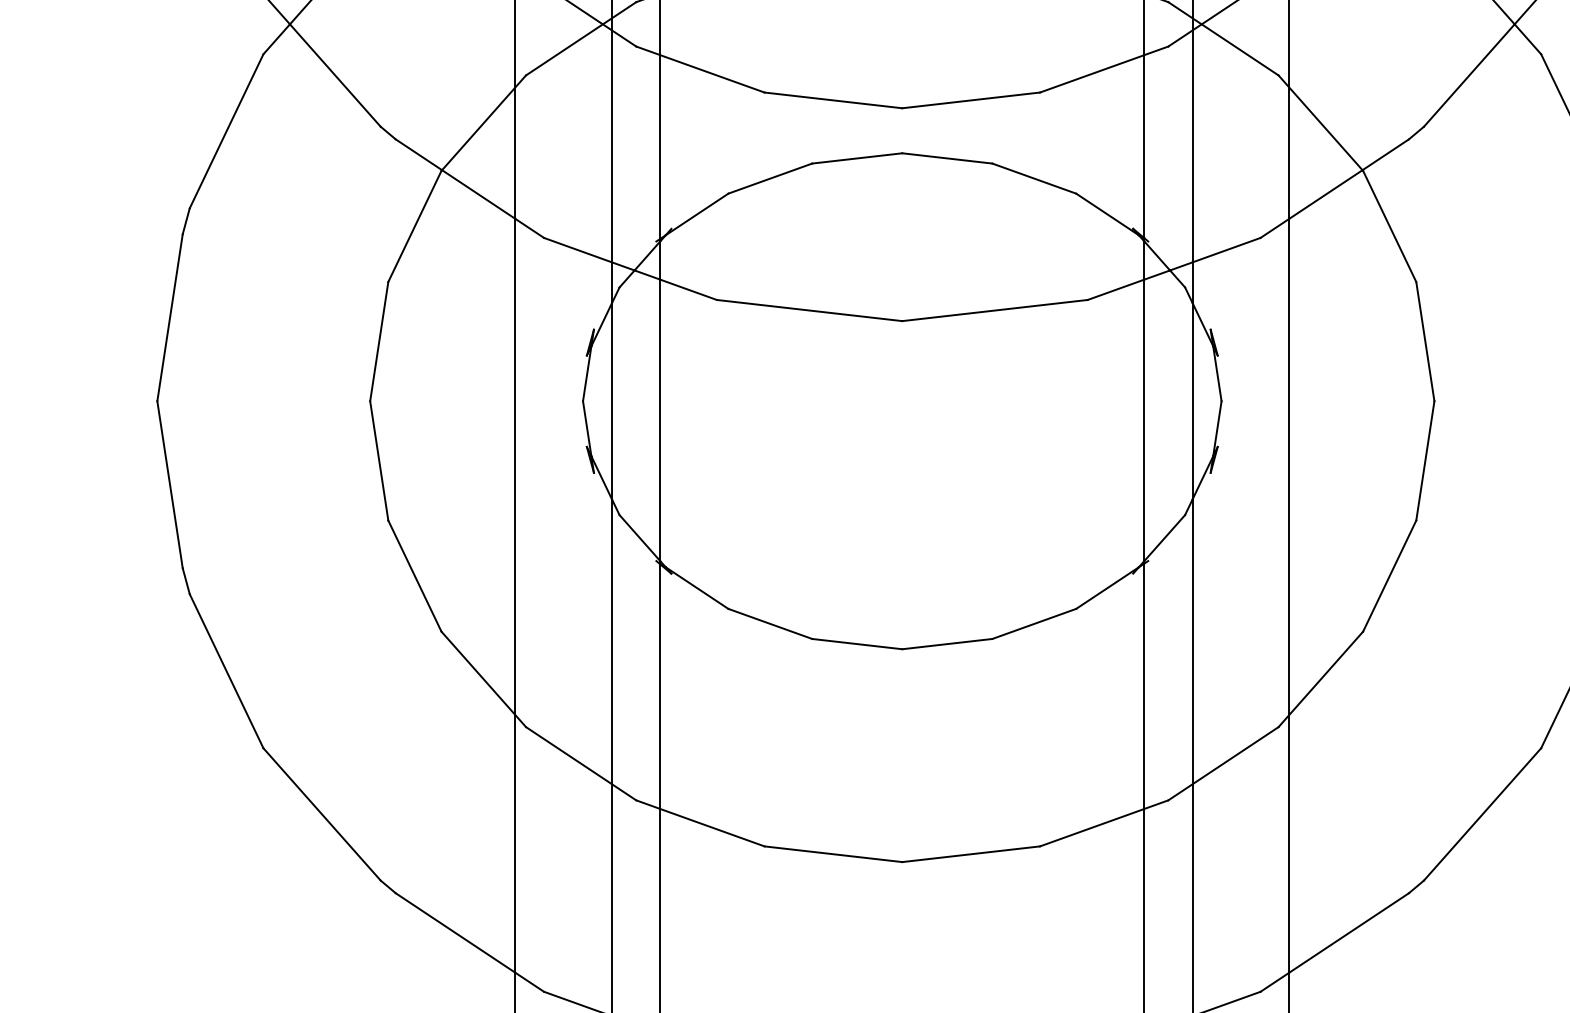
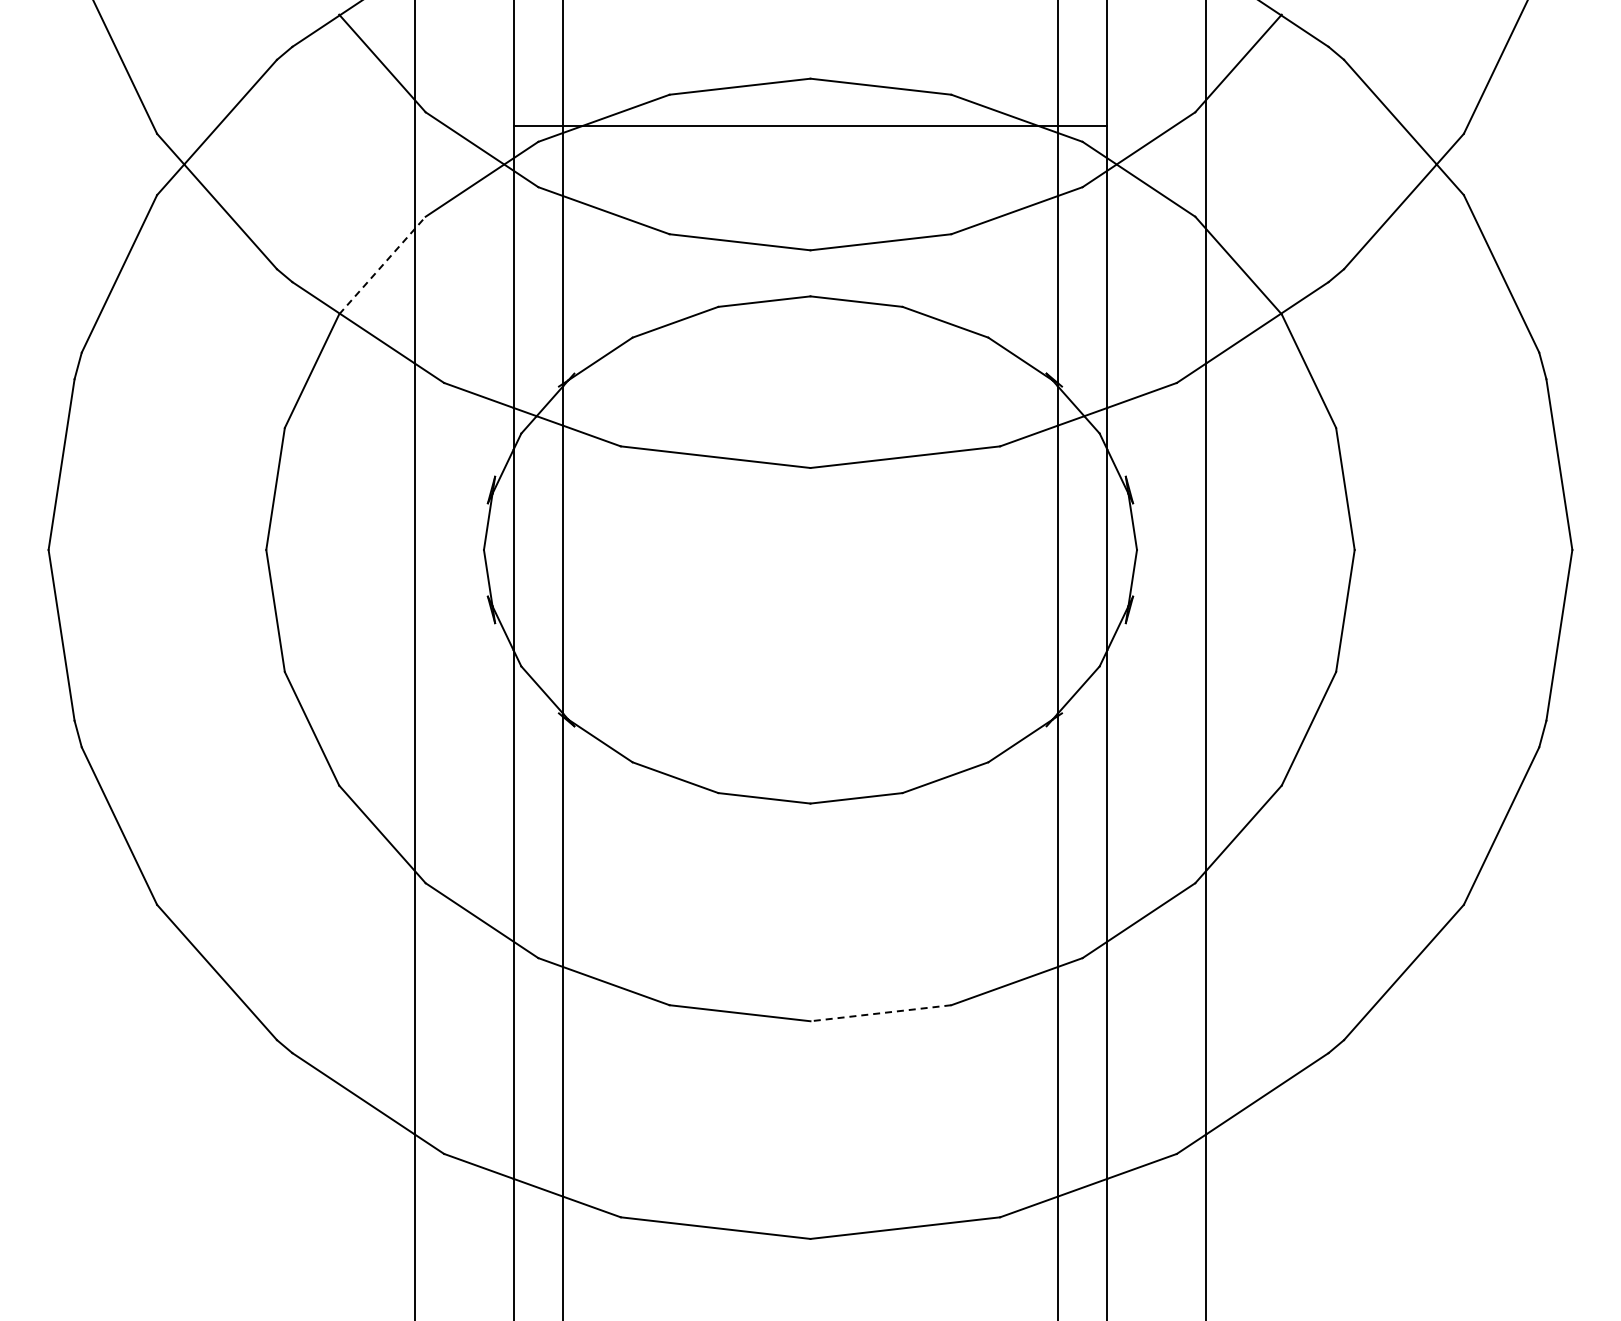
line: (483, 123) -> (382, 265), solid -> dashed
line: (970, 854) -> (880, 1013), solid -> dashed

